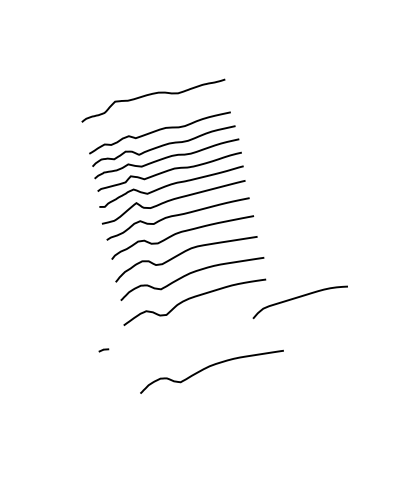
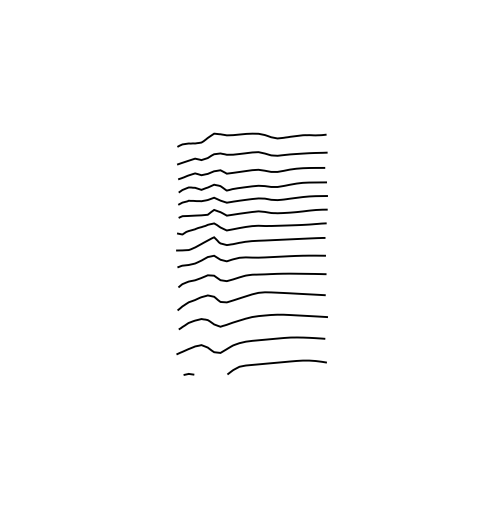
curve: (156, 113) -> (252, 153), added
curve: (298, 297) -> (276, 363), moved
line: (103, 350) -> (188, 374), moved
curve: (209, 367) -> (251, 413), removed

